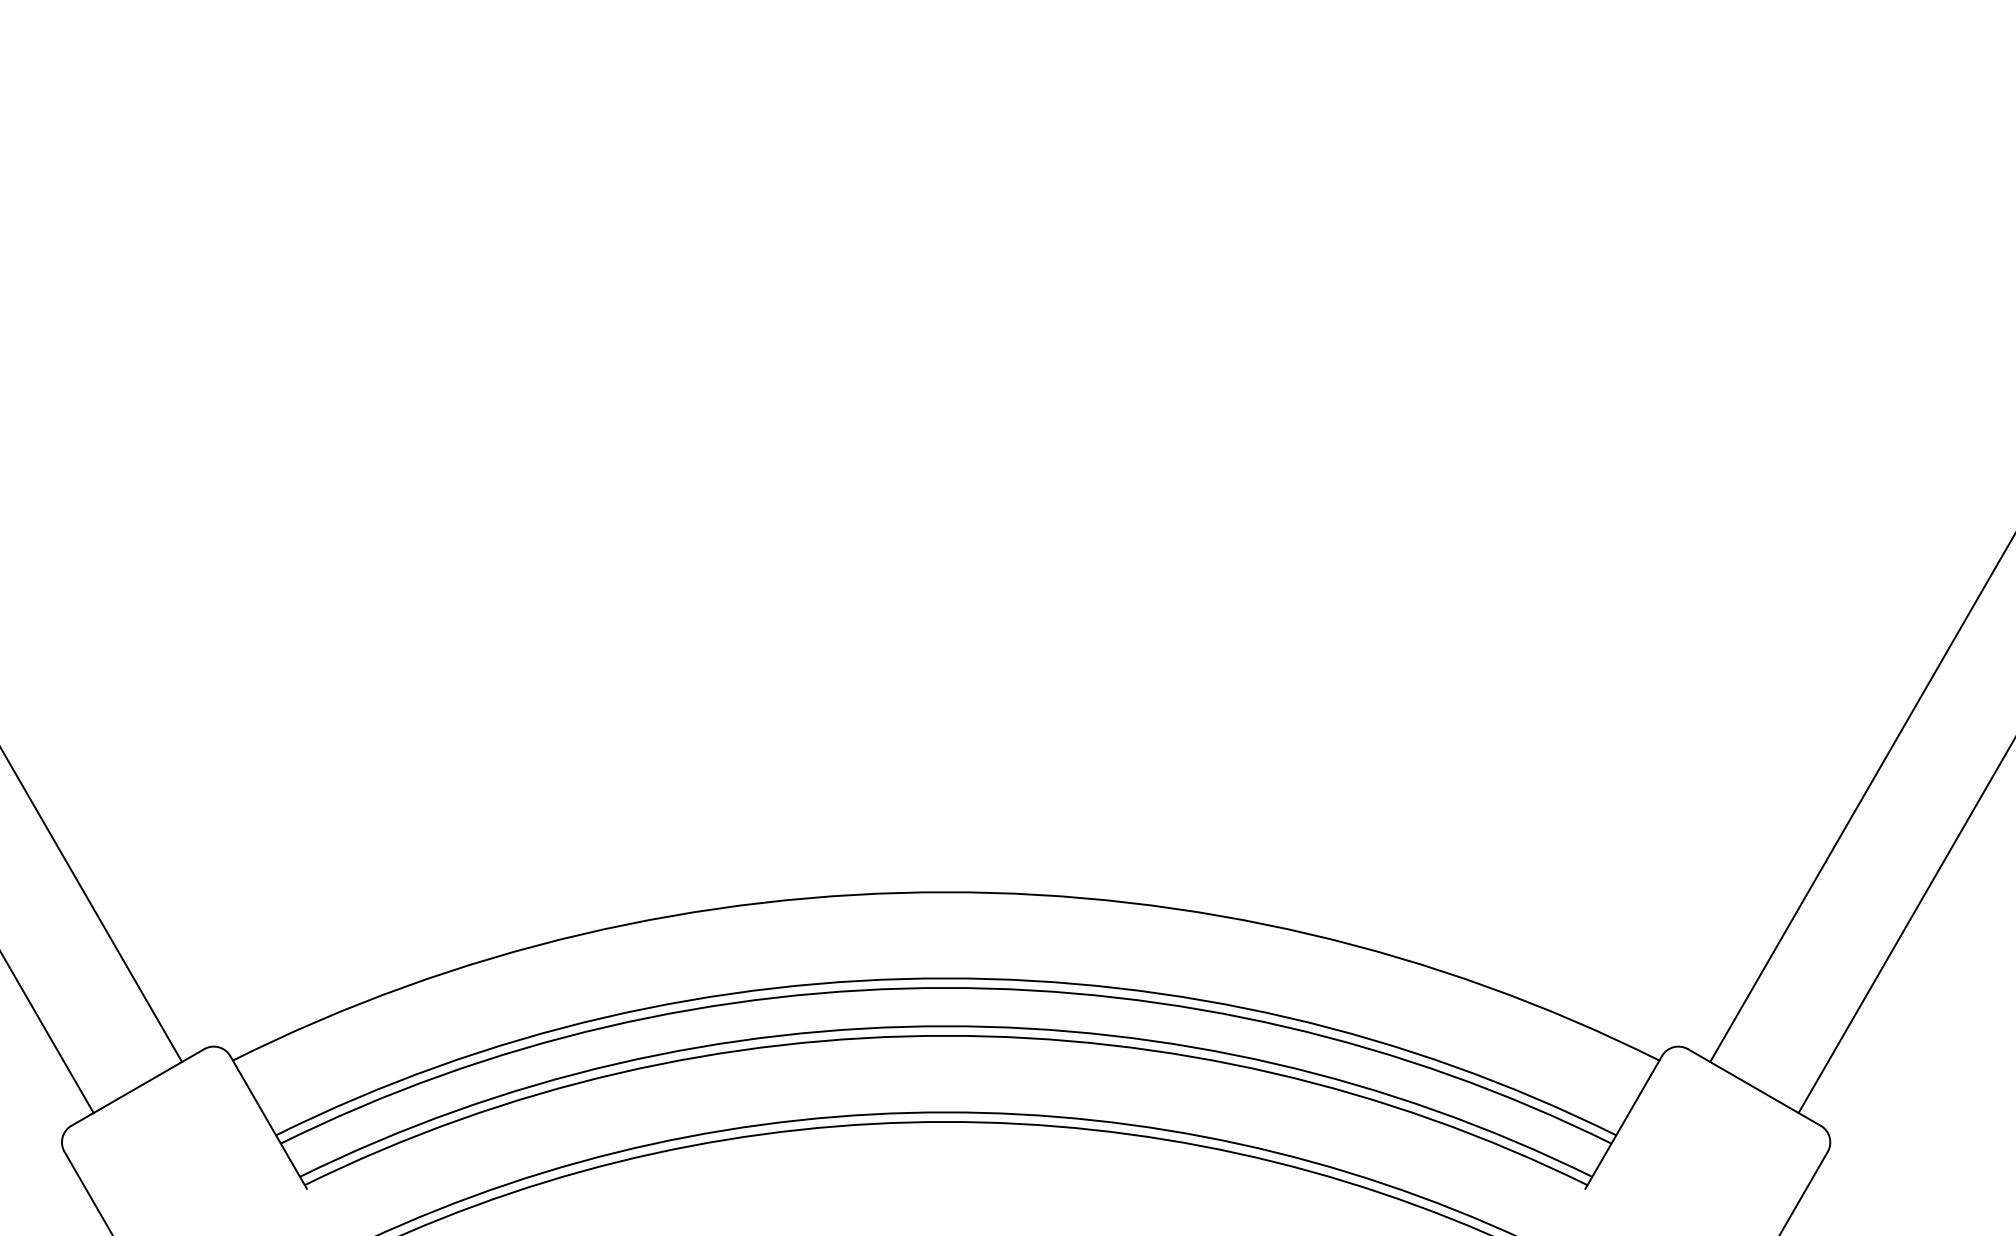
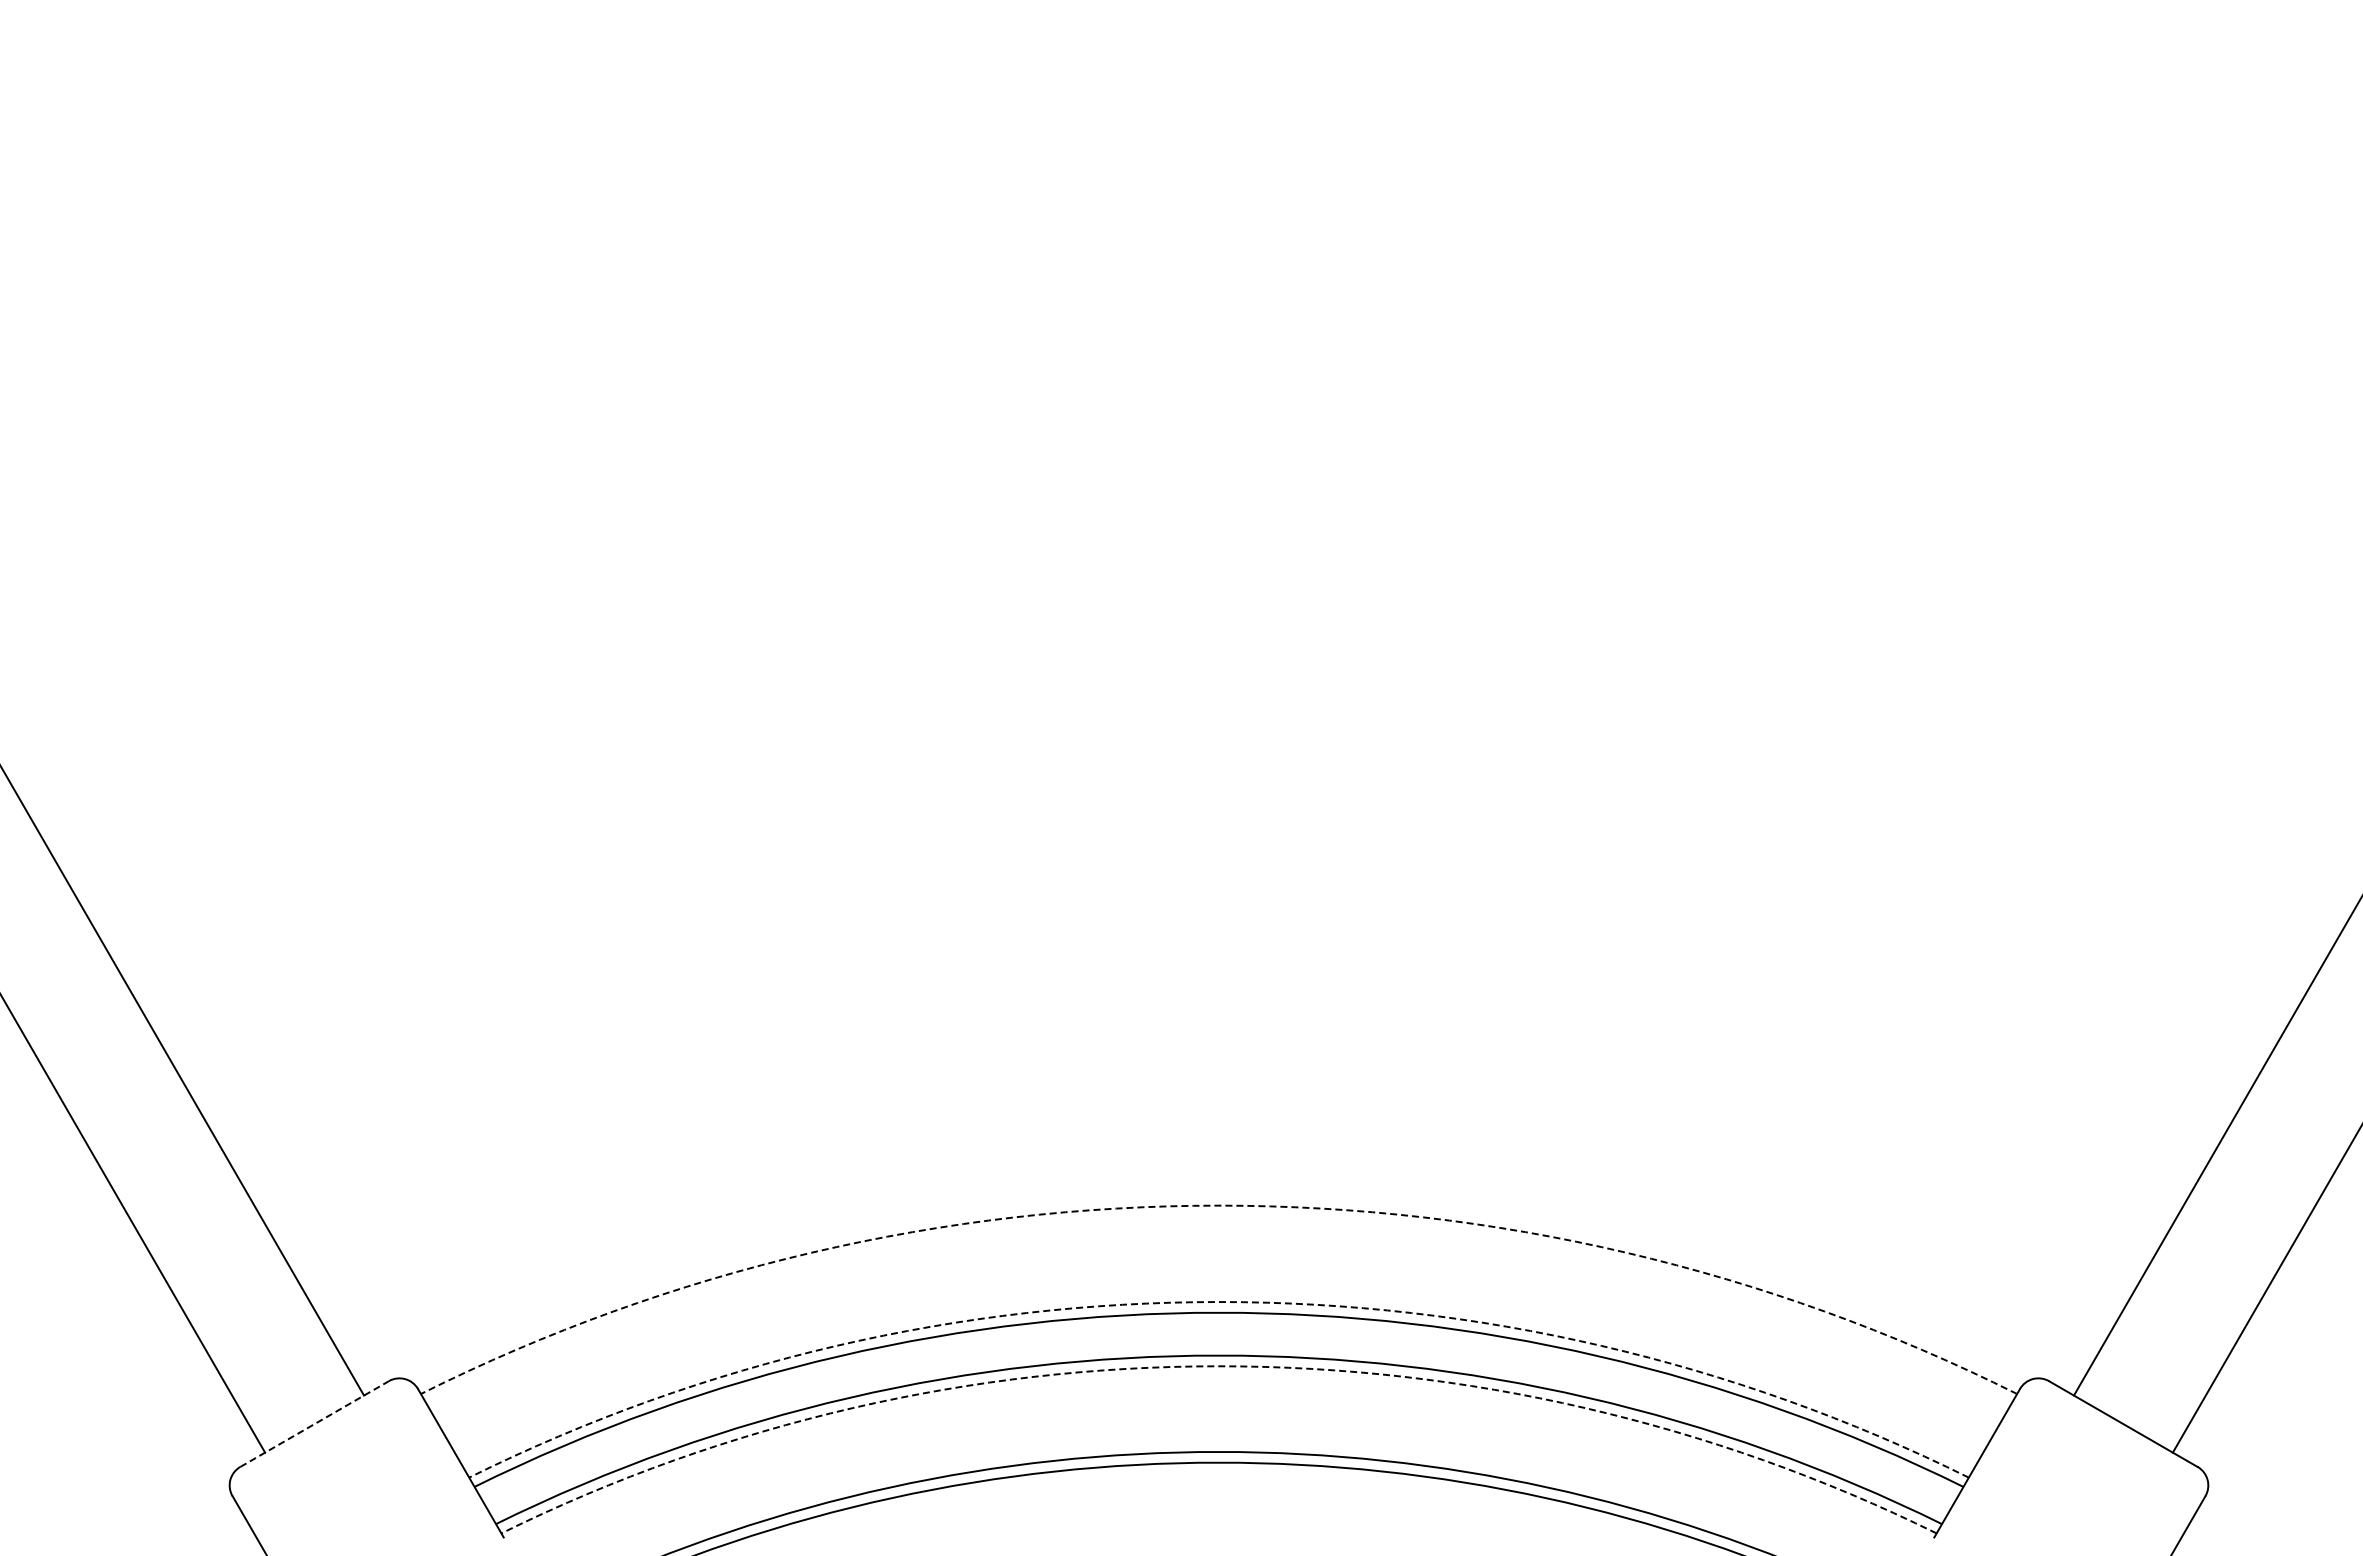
arc: (946, 892) -> (1219, 1205), solid -> dashed
arc: (946, 978) -> (1219, 1302), solid -> dashed
arc: (946, 1036) -> (1219, 1366), solid -> dashed
line: (137, 1087) -> (314, 1424), solid -> dashed

